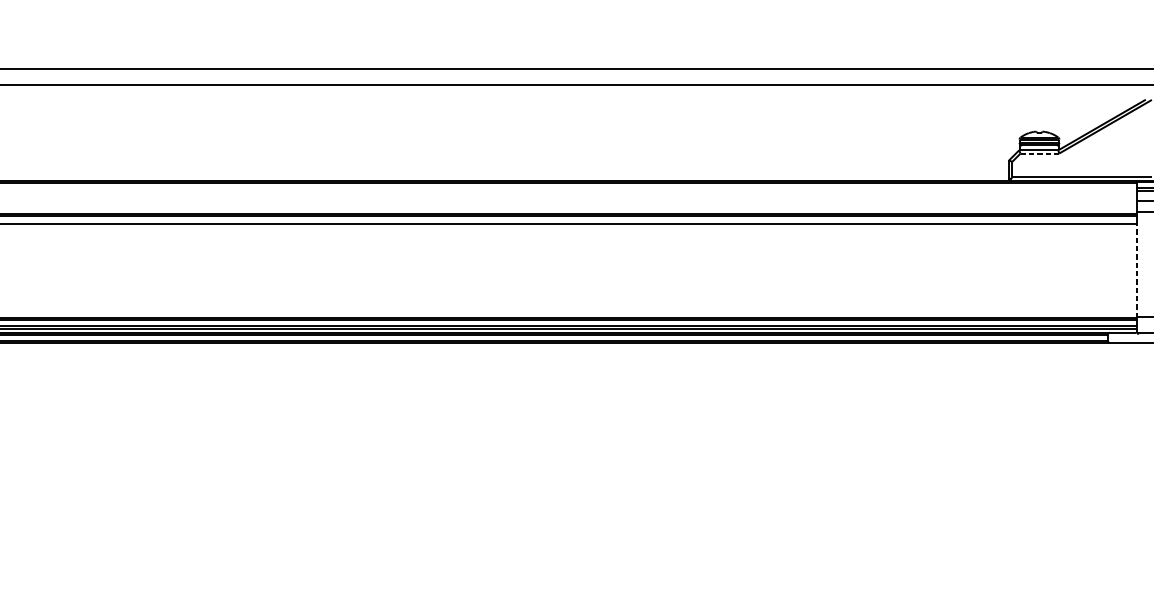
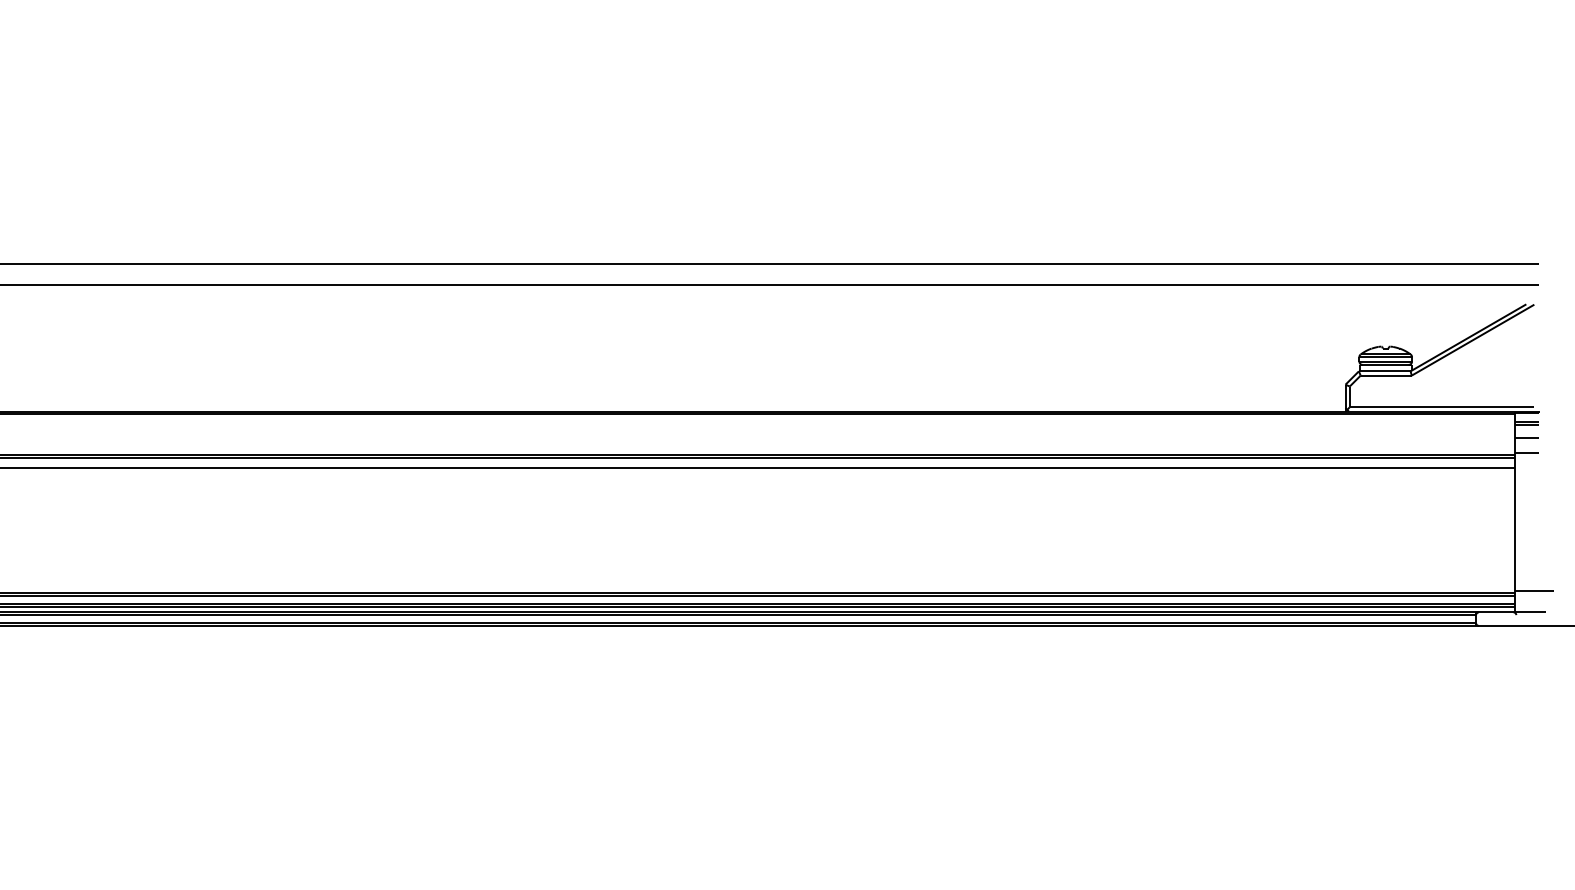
line: (1040, 153) -> (1386, 375), dashed -> solid
line: (1136, 270) -> (1514, 530), dashed -> solid

